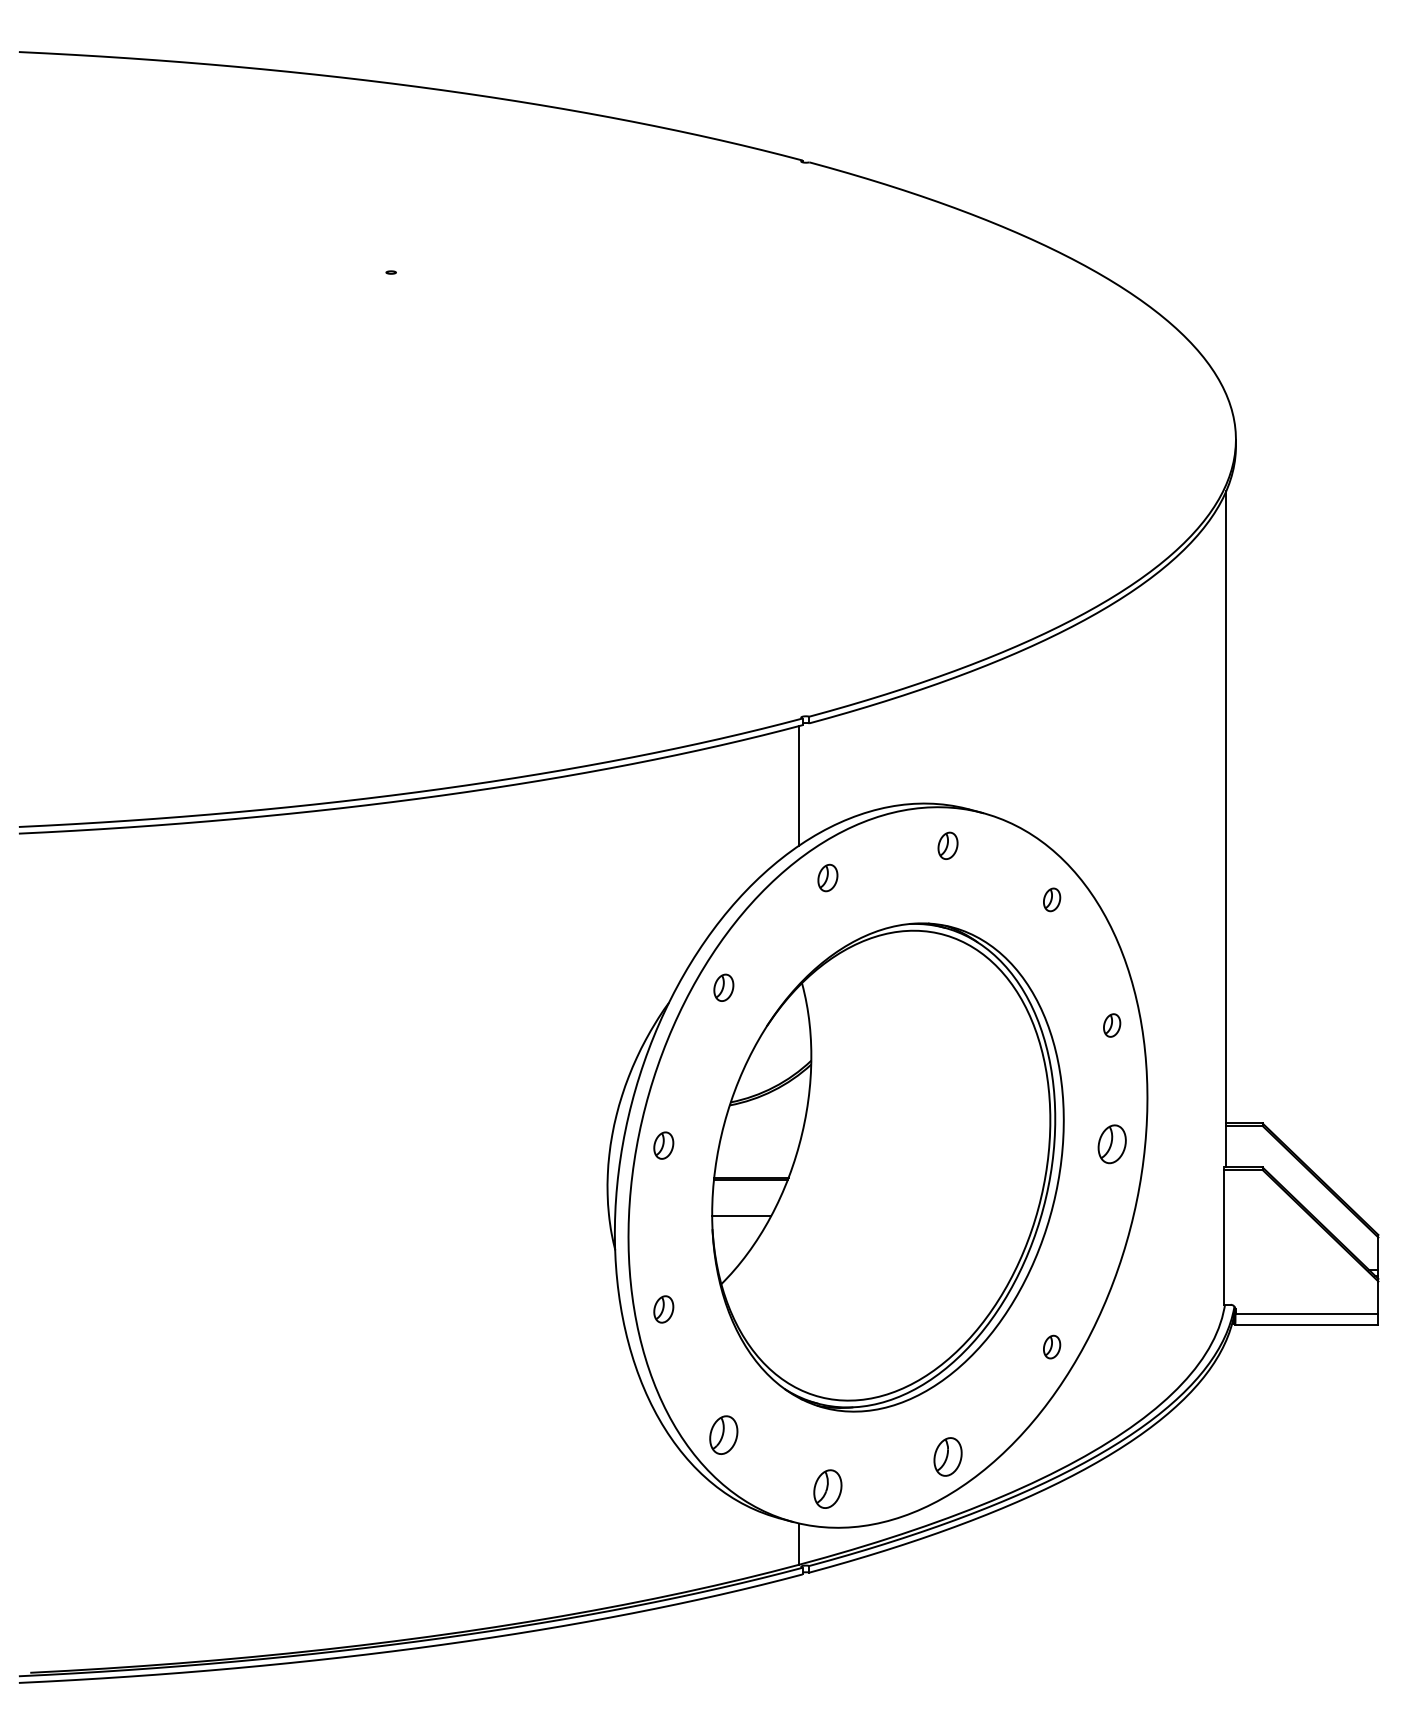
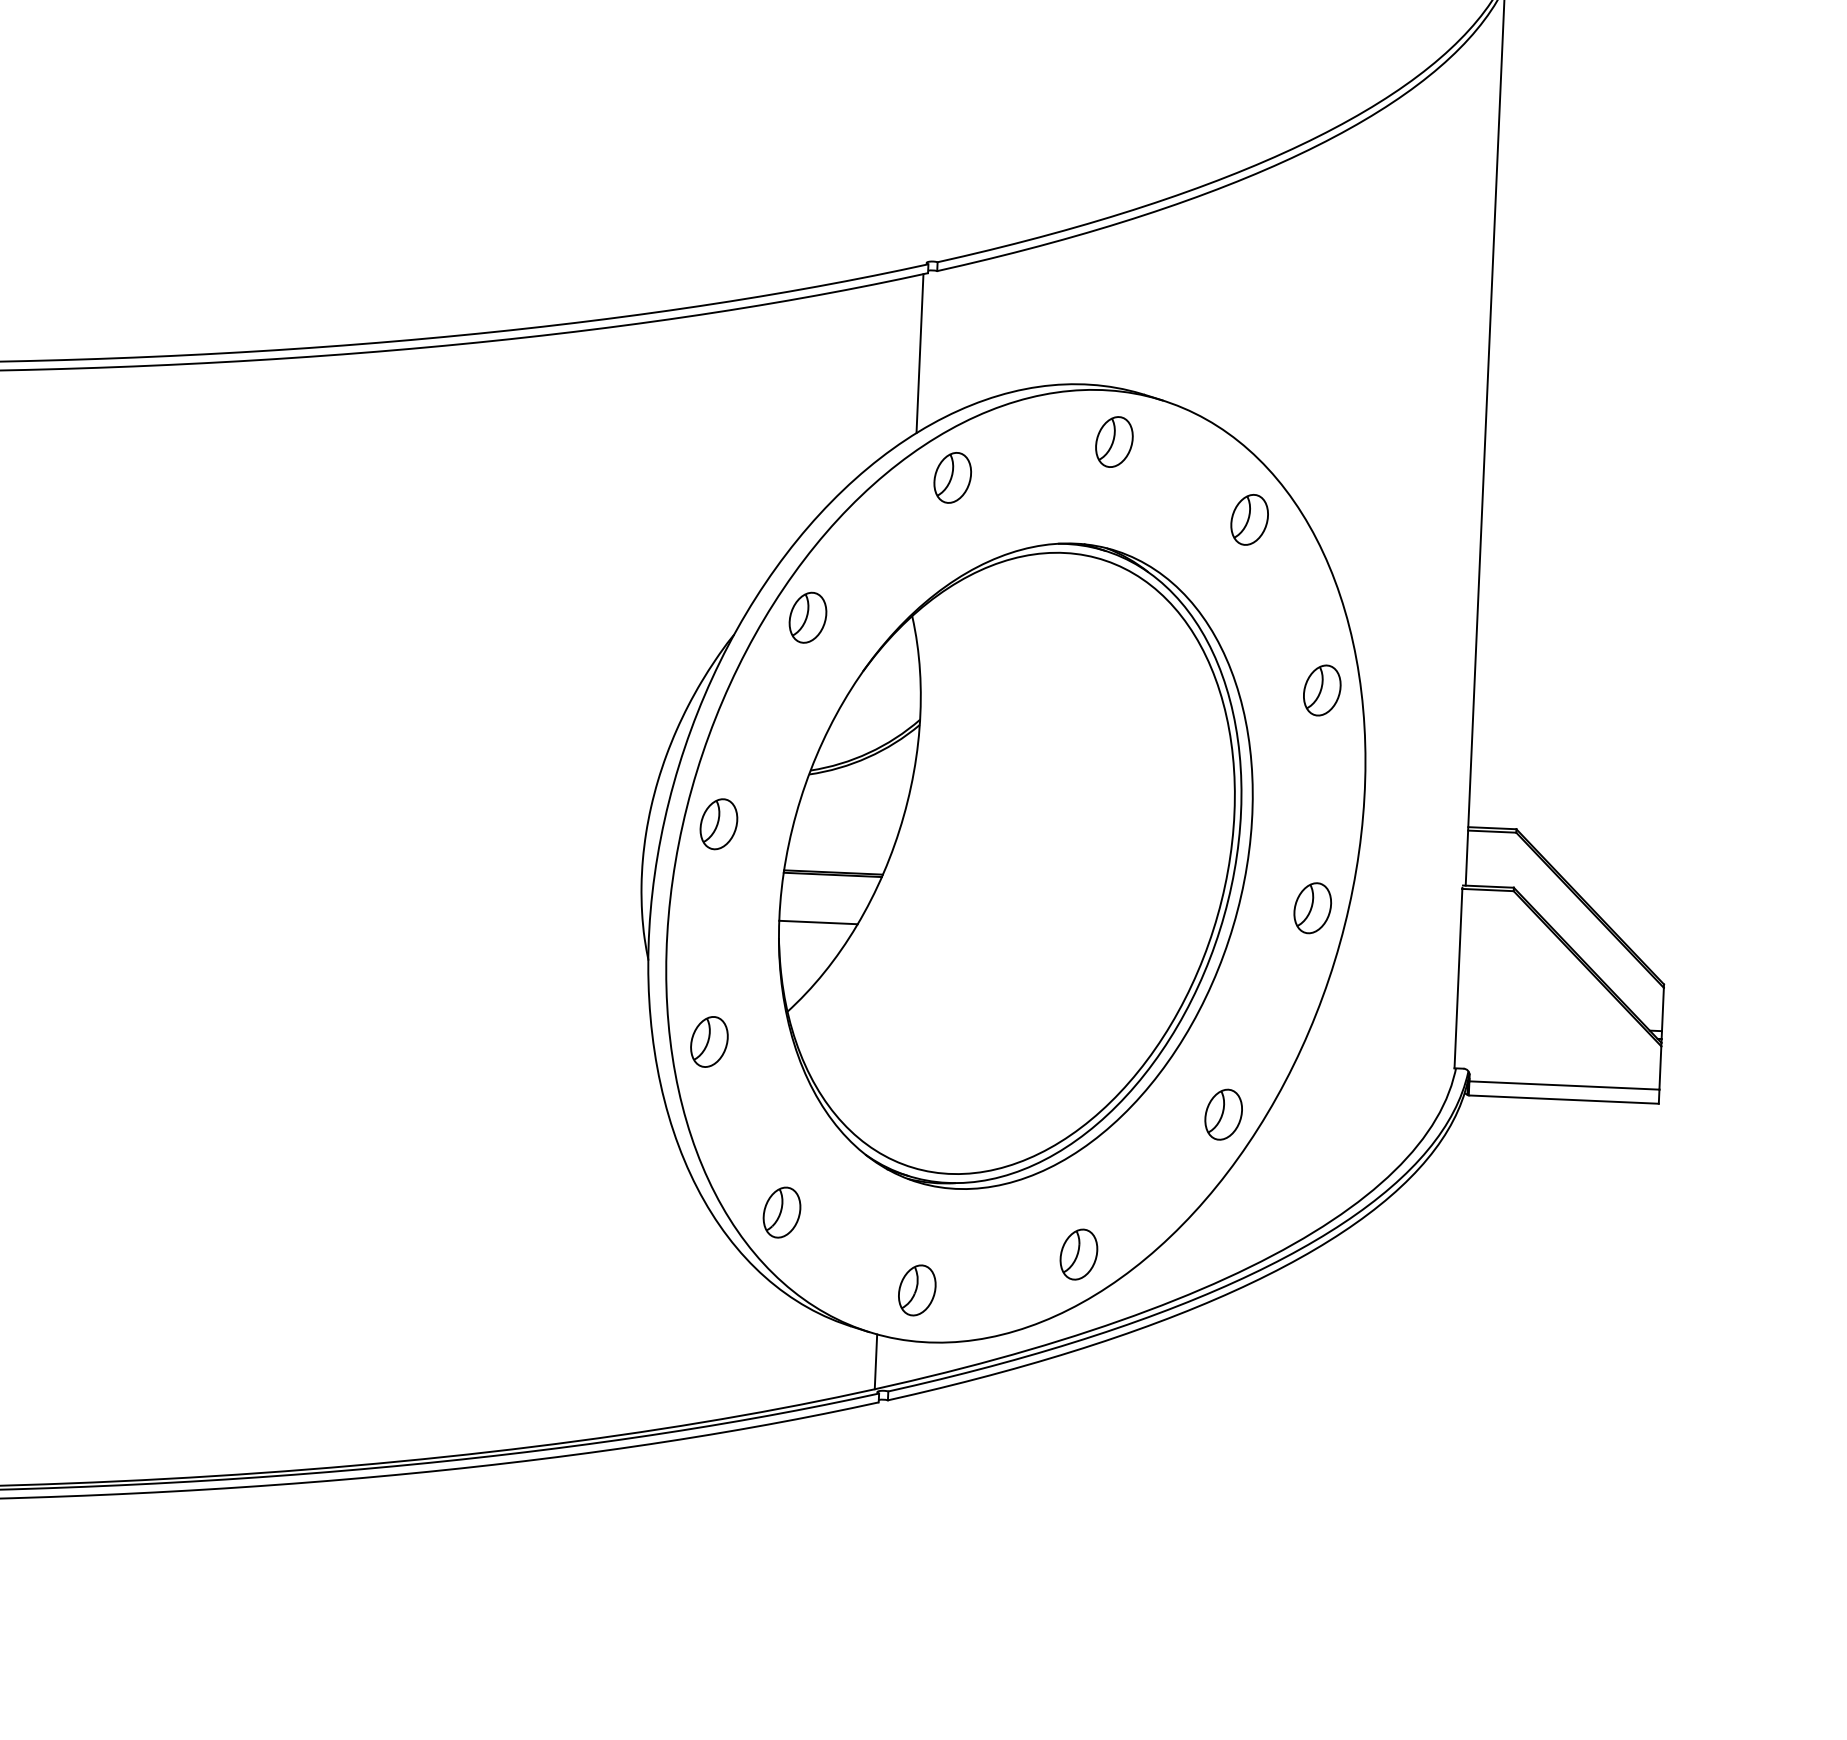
part: (947, 845) -> (1113, 441), size x1.43
part: (827, 877) -> (952, 477), size x1.43
part: (1051, 899) -> (1248, 519), size x1.67
part: (723, 987) -> (807, 617), size x1.43
part: (1111, 1025) -> (1321, 690), size x1.67
part: (1111, 1144) -> (1311, 908), moved
part: (663, 1145) -> (718, 823), size x1.43
part: (663, 1309) -> (709, 1042), size x1.43
part: (1051, 1346) -> (1222, 1113), size x1.67

